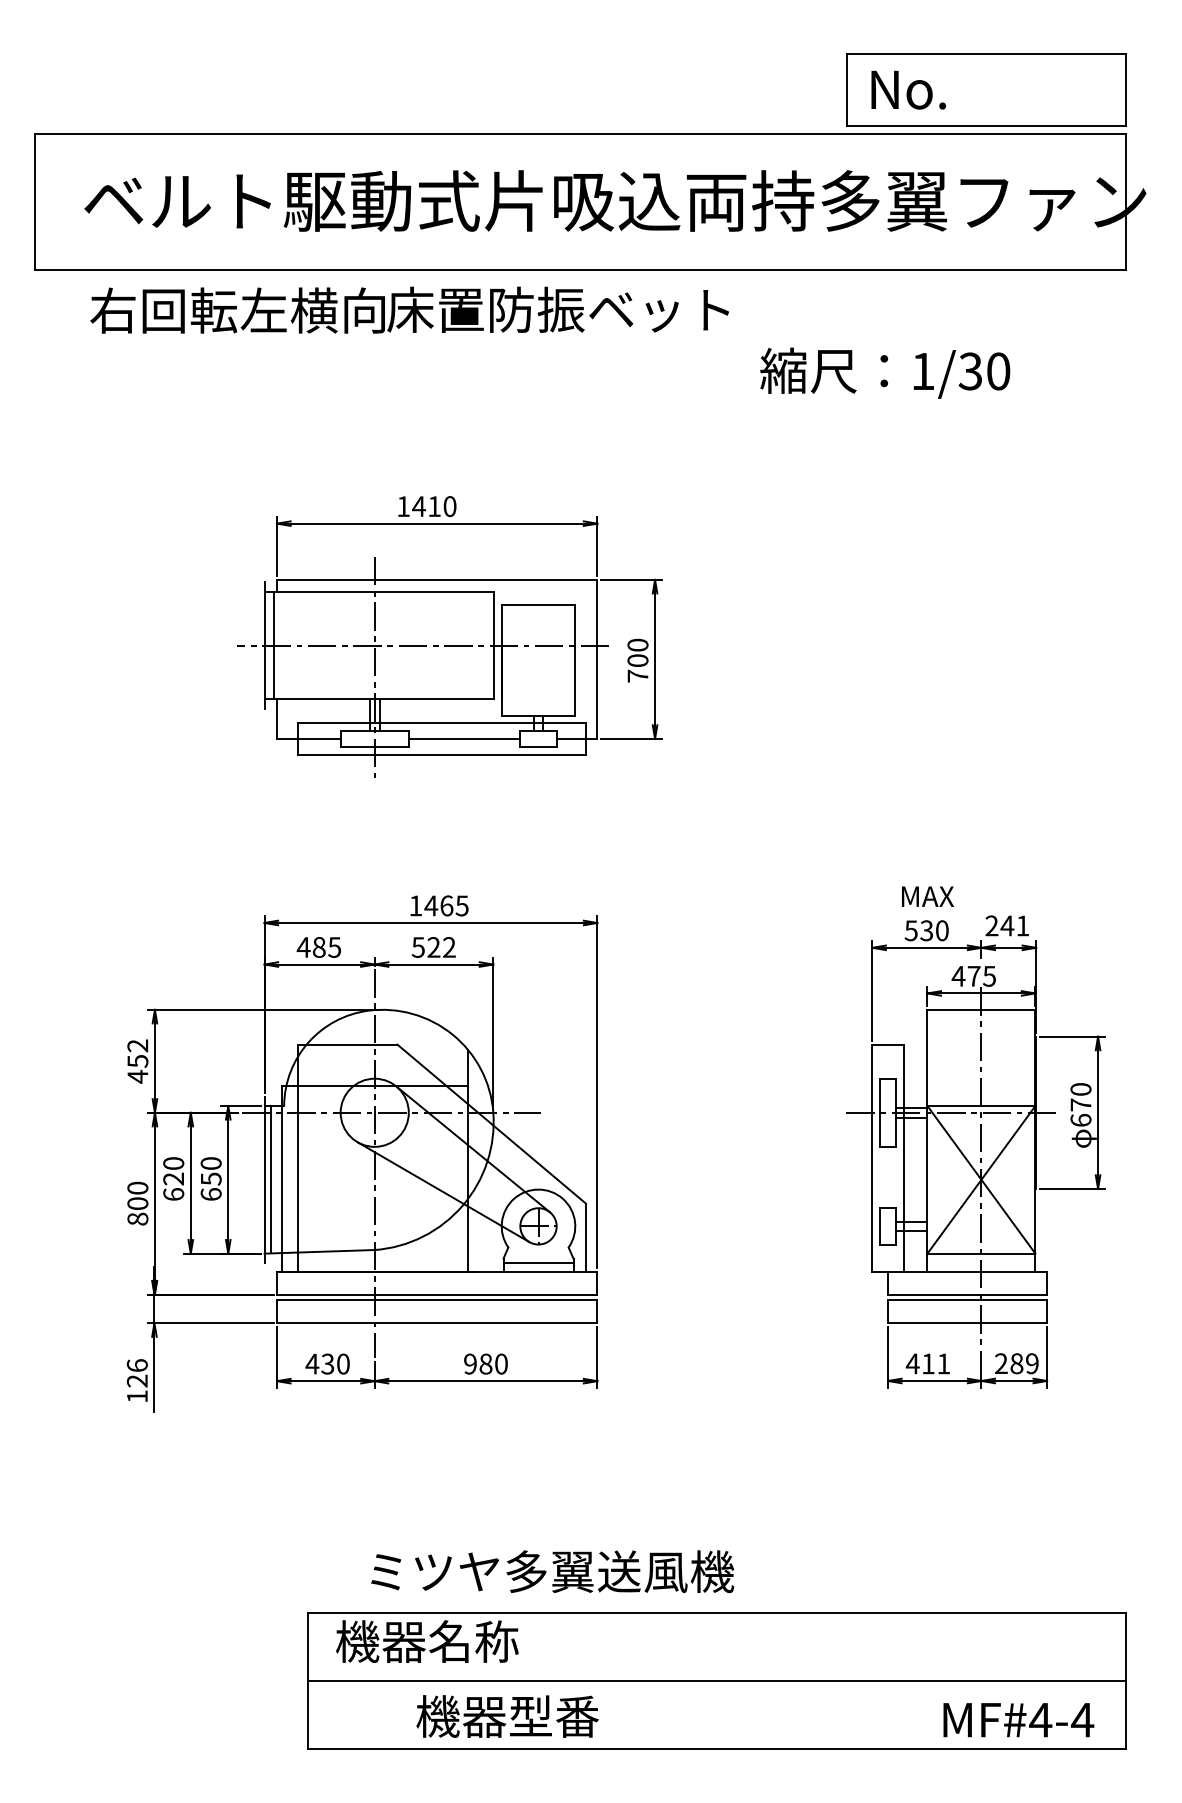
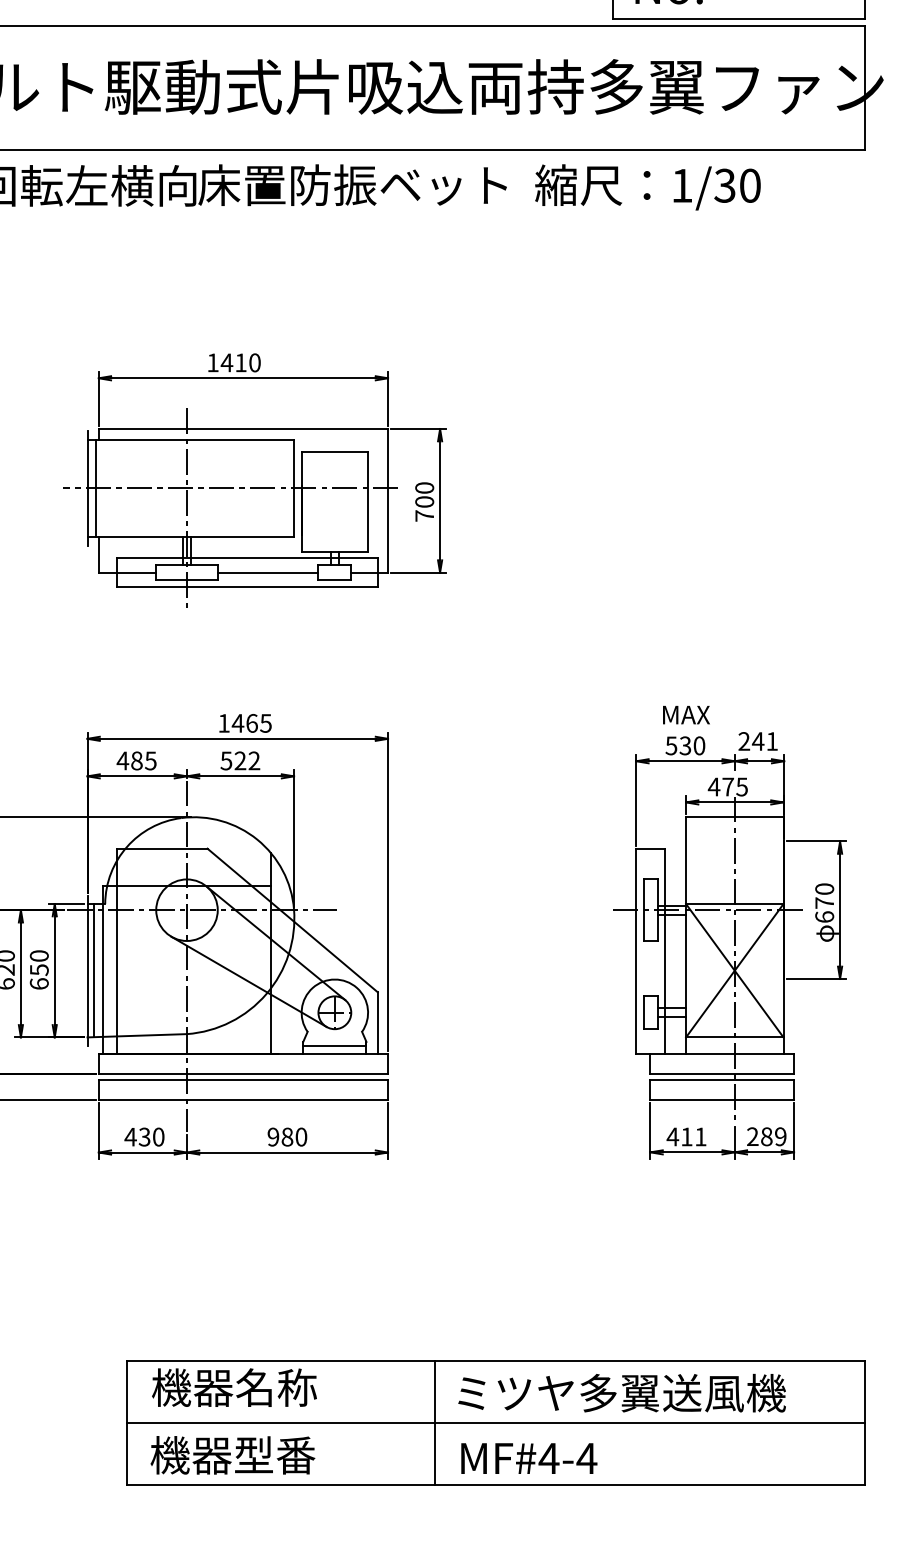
text: (885, 372) -> (648, 186), moved
text: (552, 1571) -> (621, 1393), moved
line: (648, 1680) -> (434, 1422), added
text: (507, 1716) -> (232, 1455), moved
text: (1018, 1720) -> (528, 1458), moved

